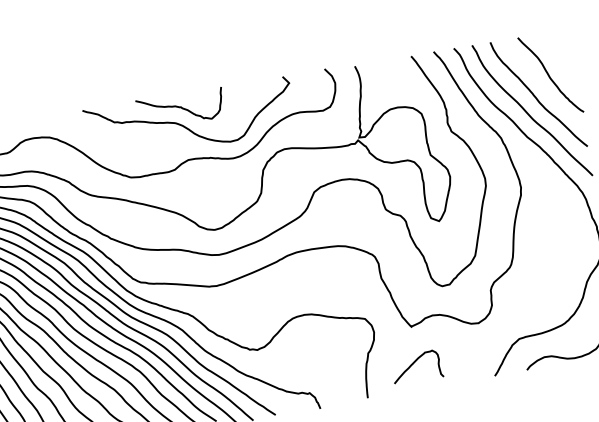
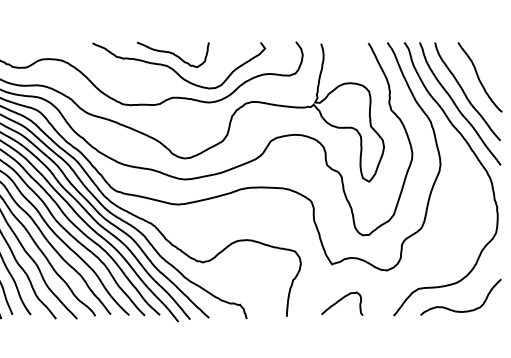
curve: (415, 363) -> (341, 300), moved

